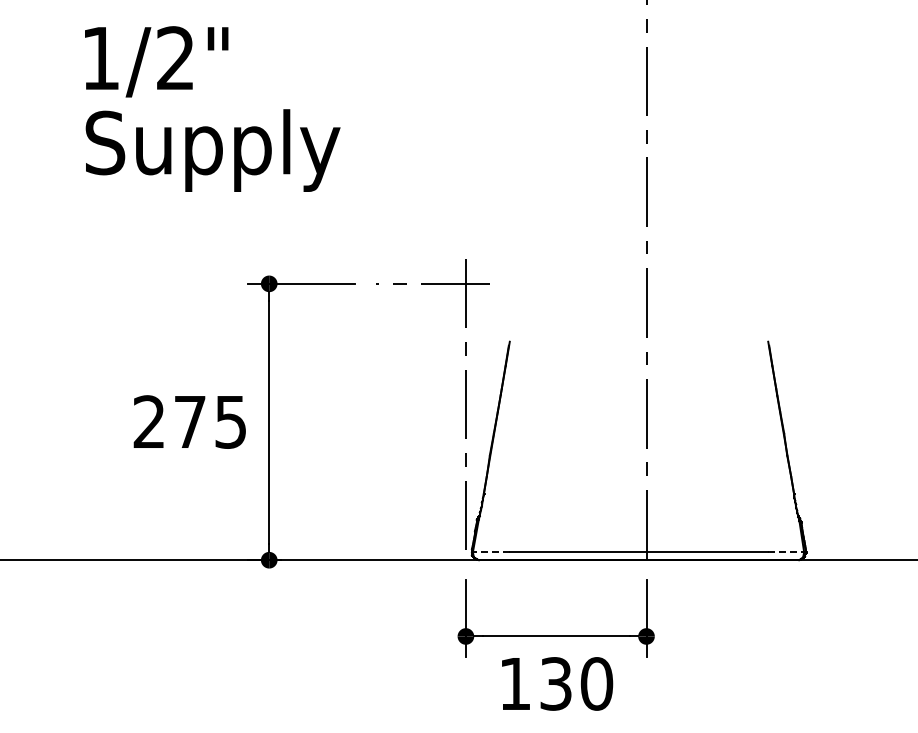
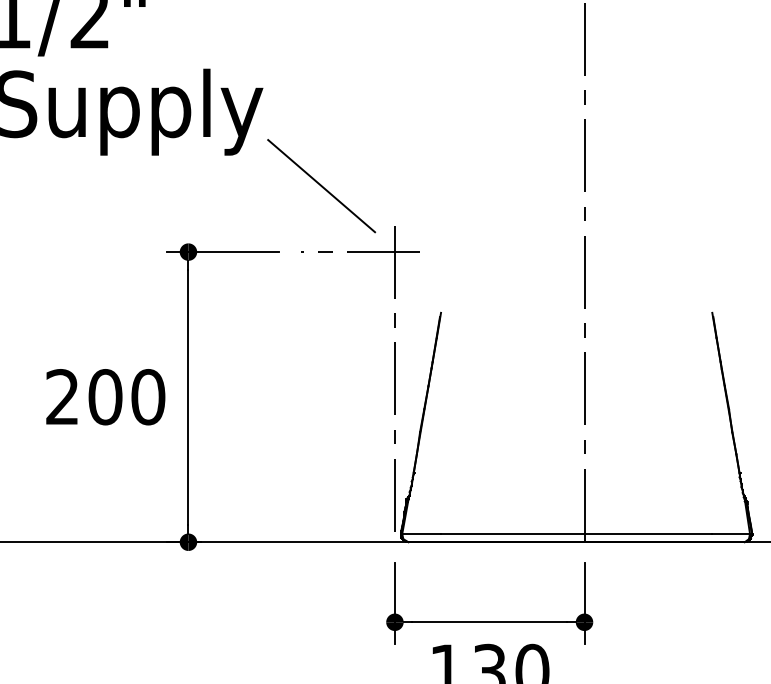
line: (395, 220) -> (321, 185), added
text: (210, 421) -> (126, 396), 275 -> 200
line: (490, 552) -> (420, 534), dashed -> solid
line: (786, 552) -> (731, 534), dashed -> solid

